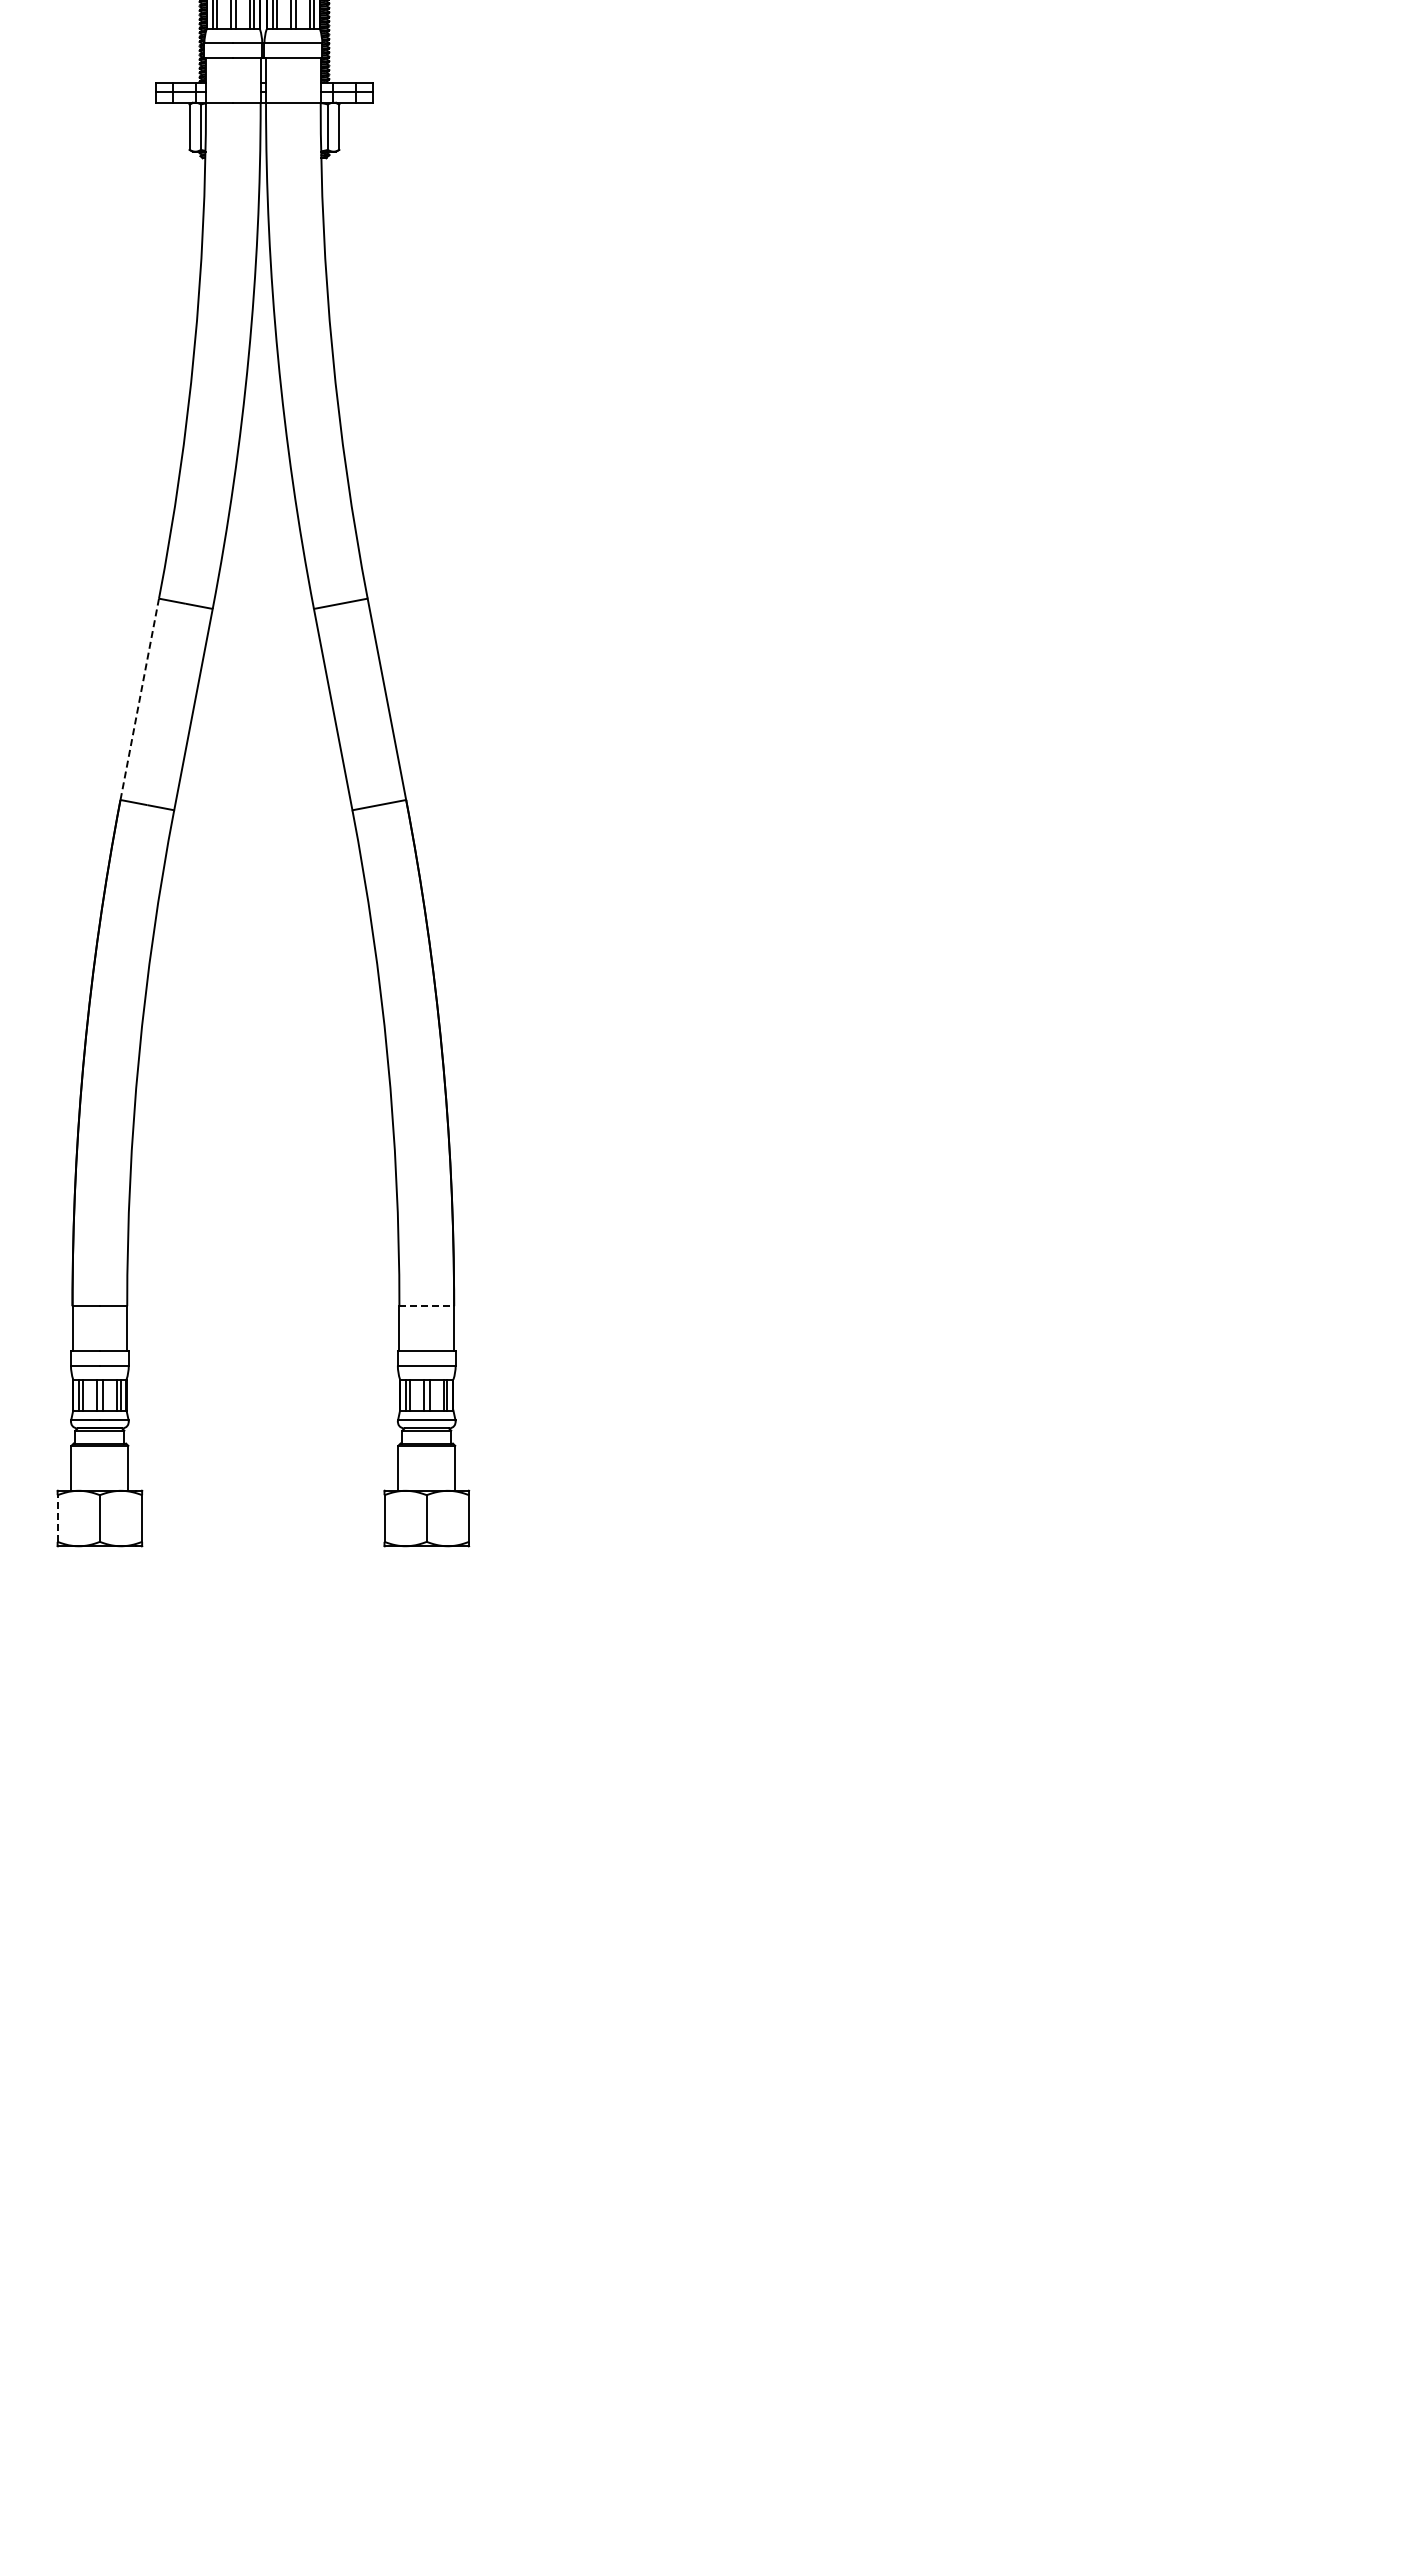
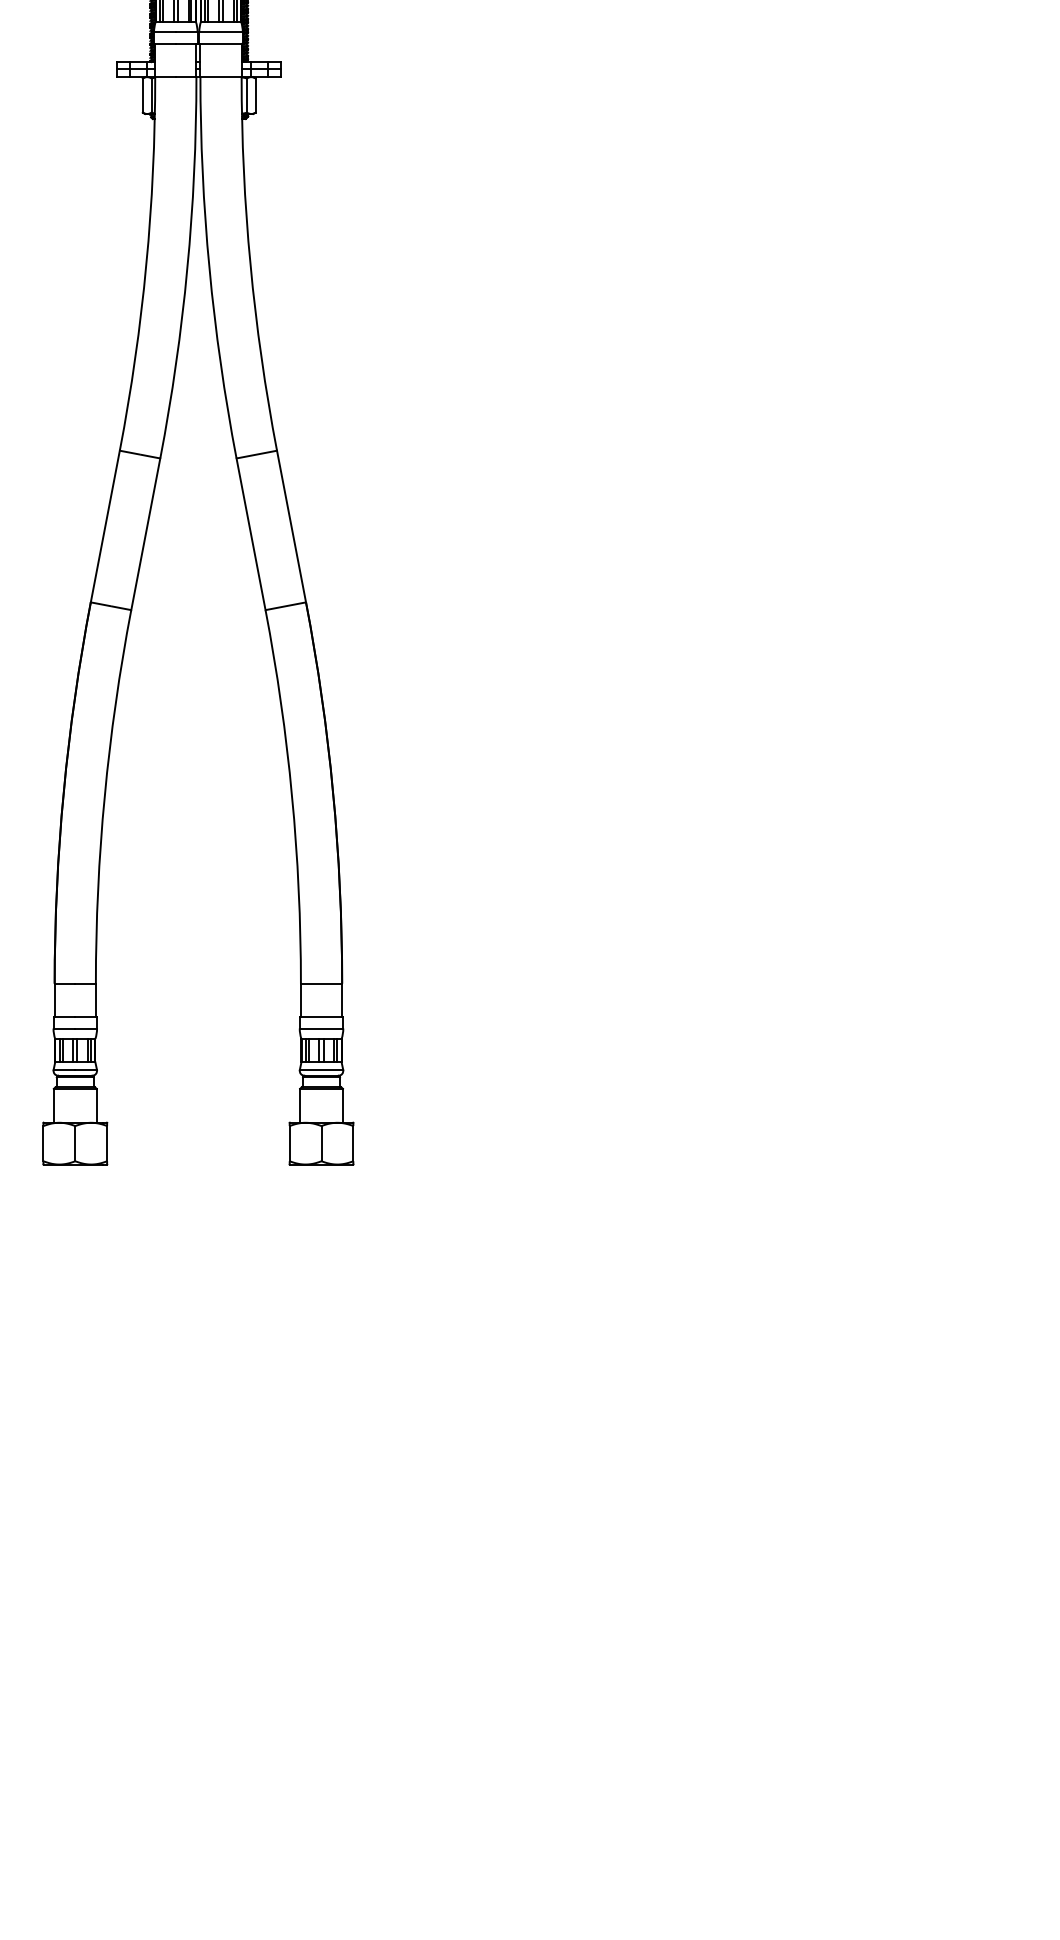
line: (139, 699) -> (105, 526), dashed -> solid
line: (427, 1306) -> (322, 983), dashed -> solid
line: (57, 1518) -> (43, 1143), dashed -> solid

